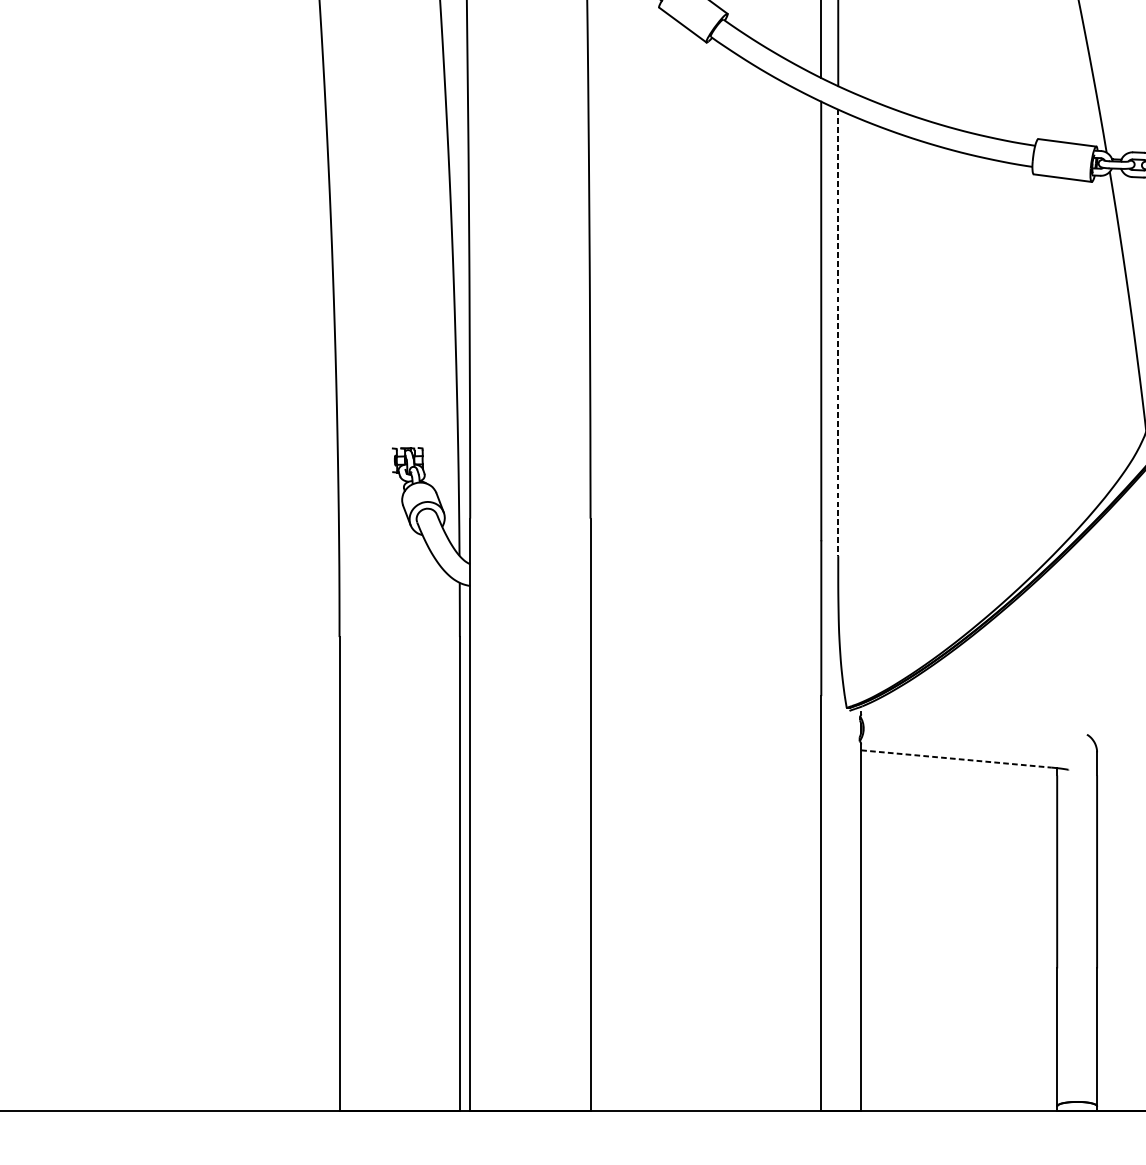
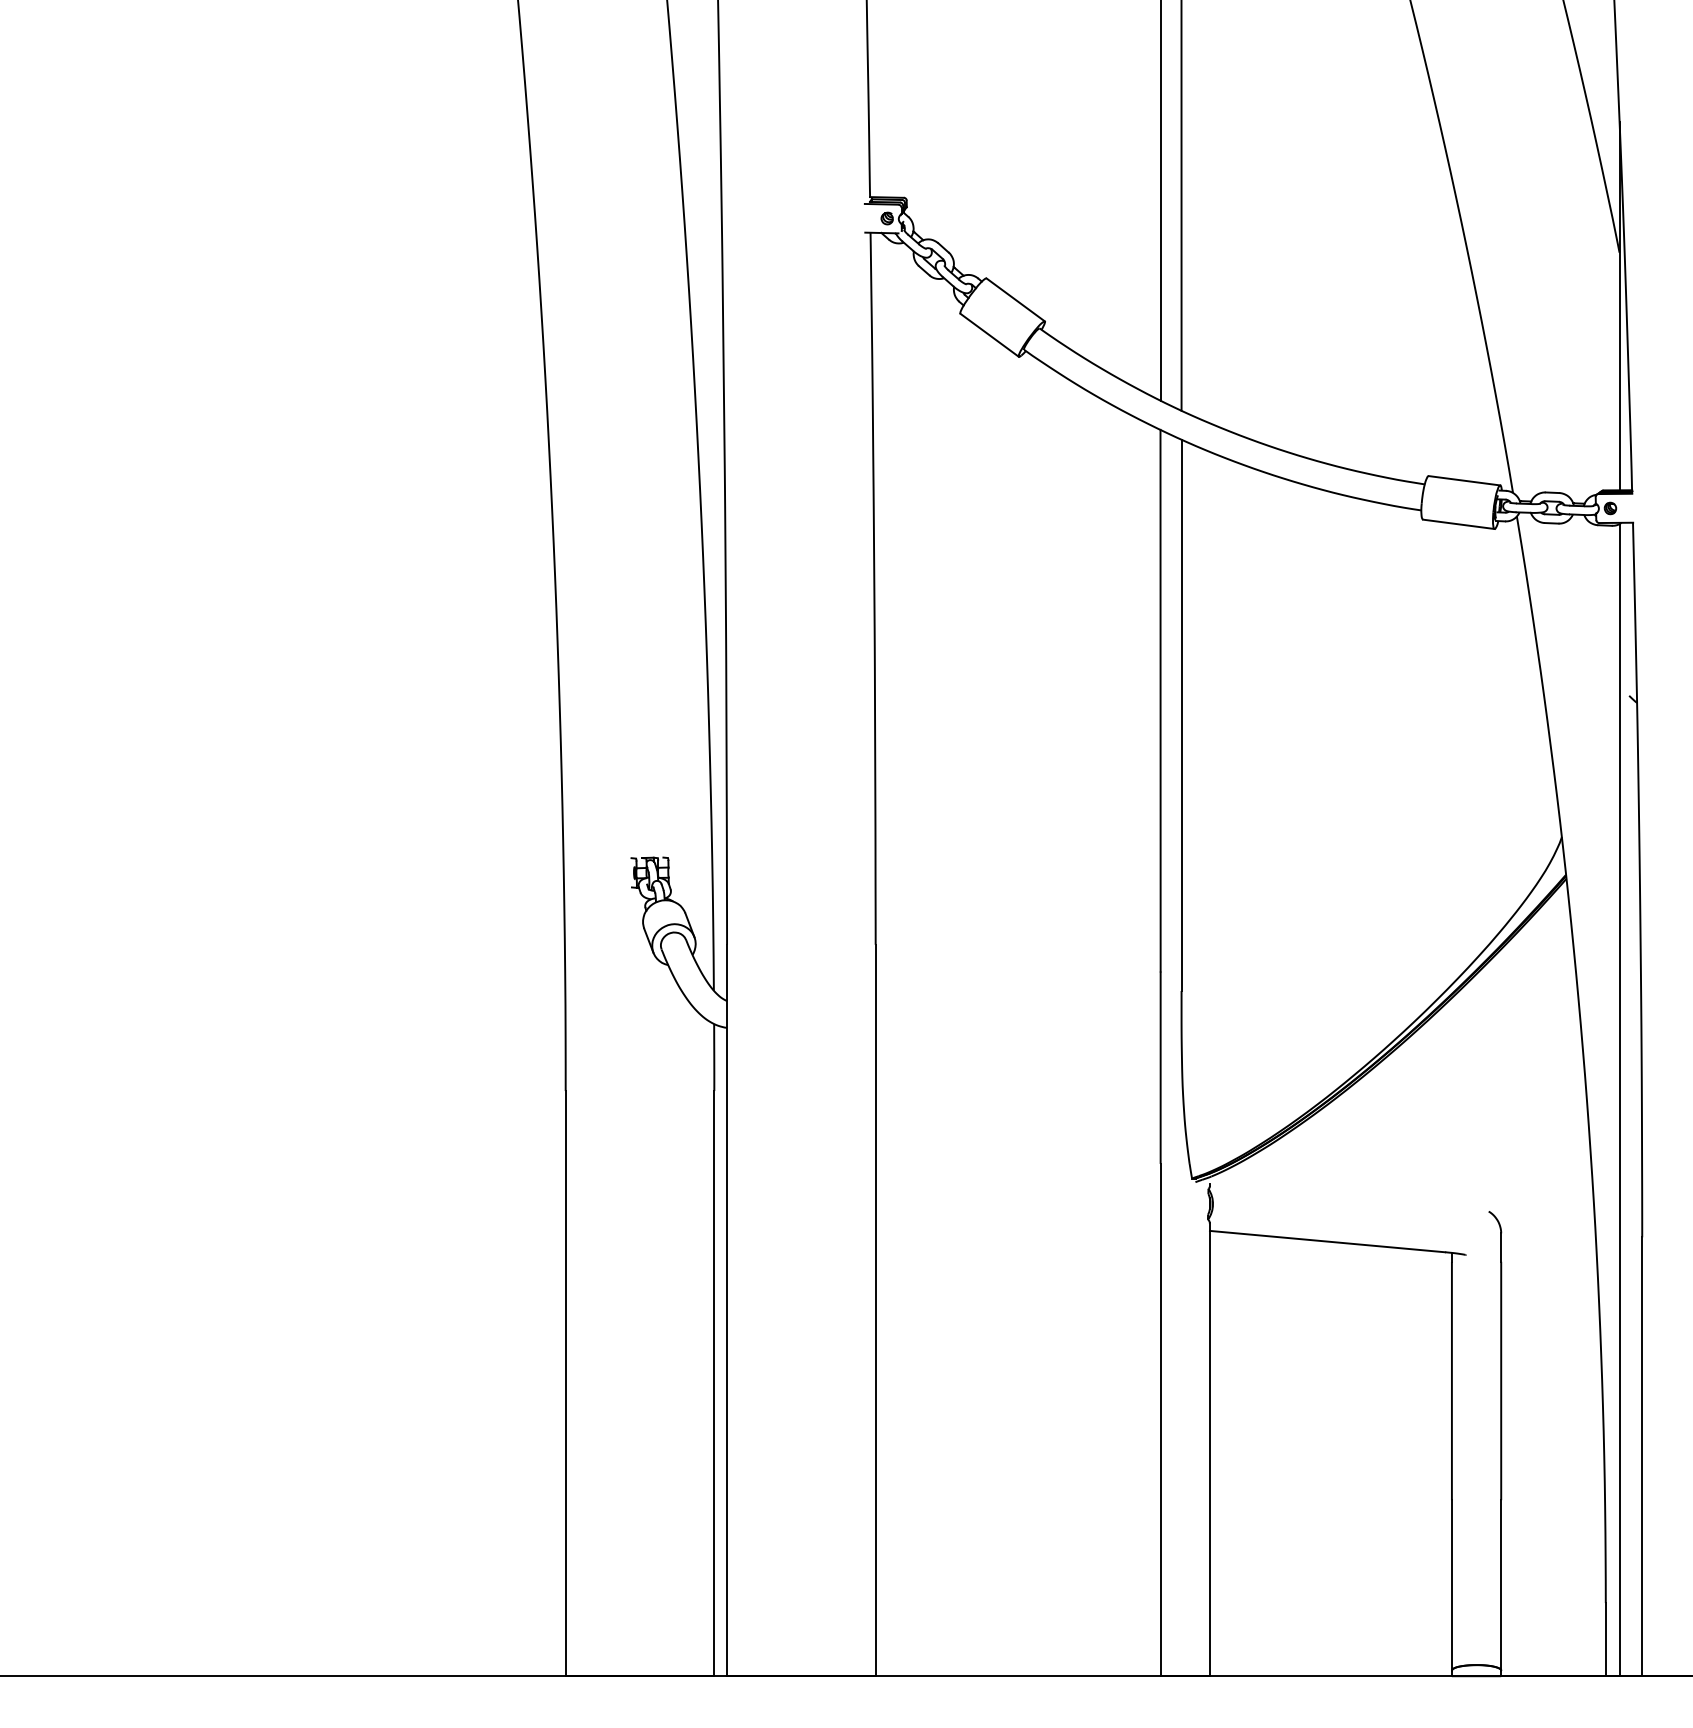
line: (838, 332) -> (1181, 715), dashed -> solid
line: (957, 758) -> (1328, 1241), dashed -> solid

